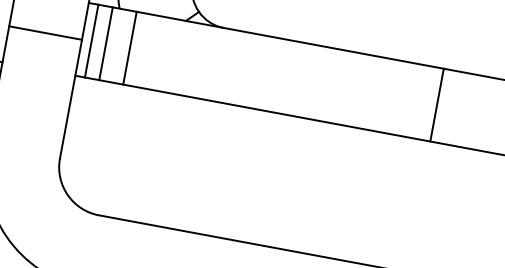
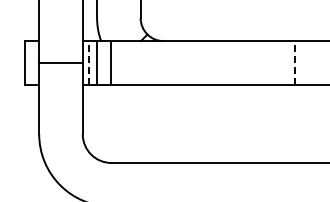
line: (91, 40) -> (88, 62), solid -> dashed
line: (437, 104) -> (295, 62), solid -> dashed

